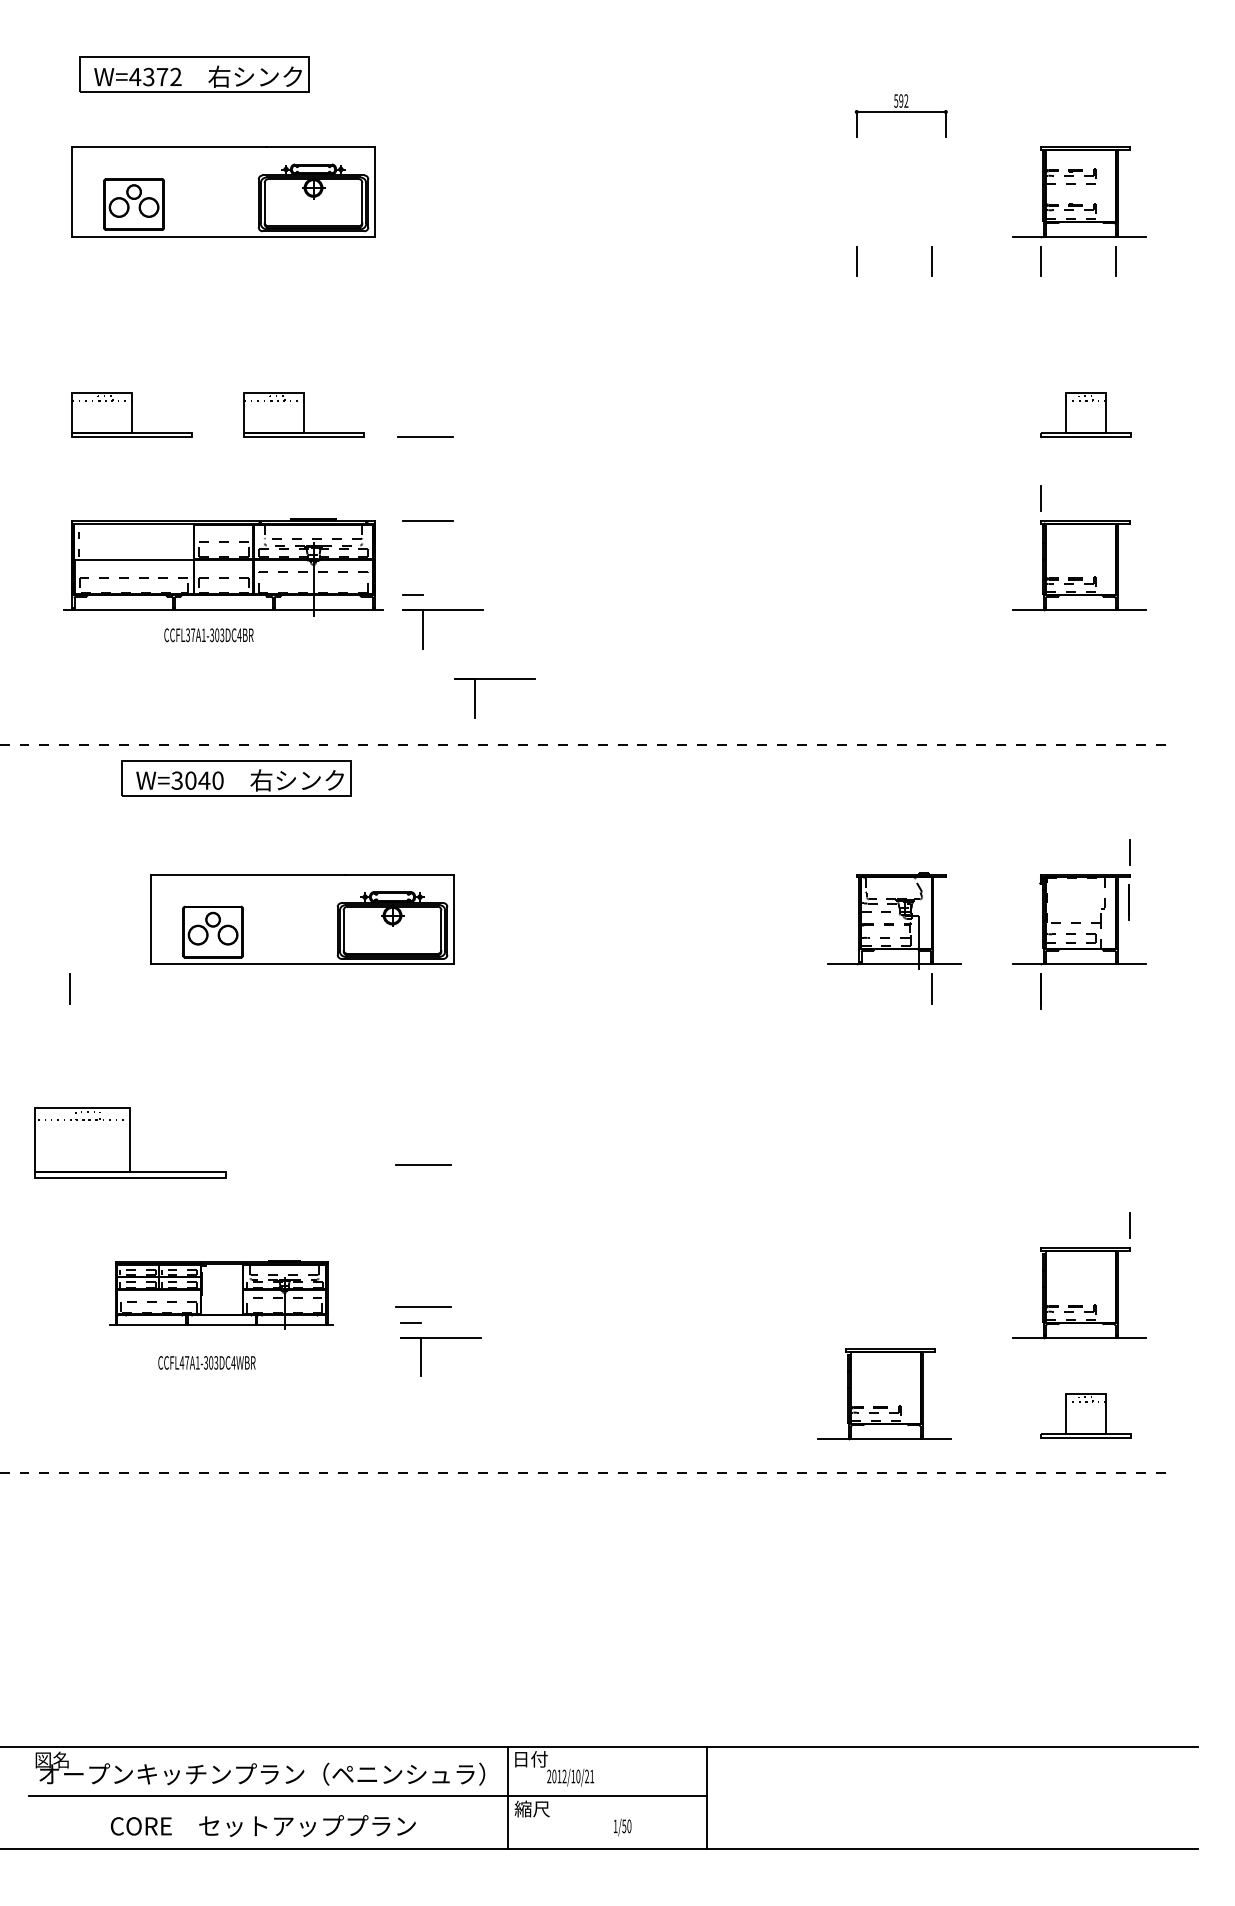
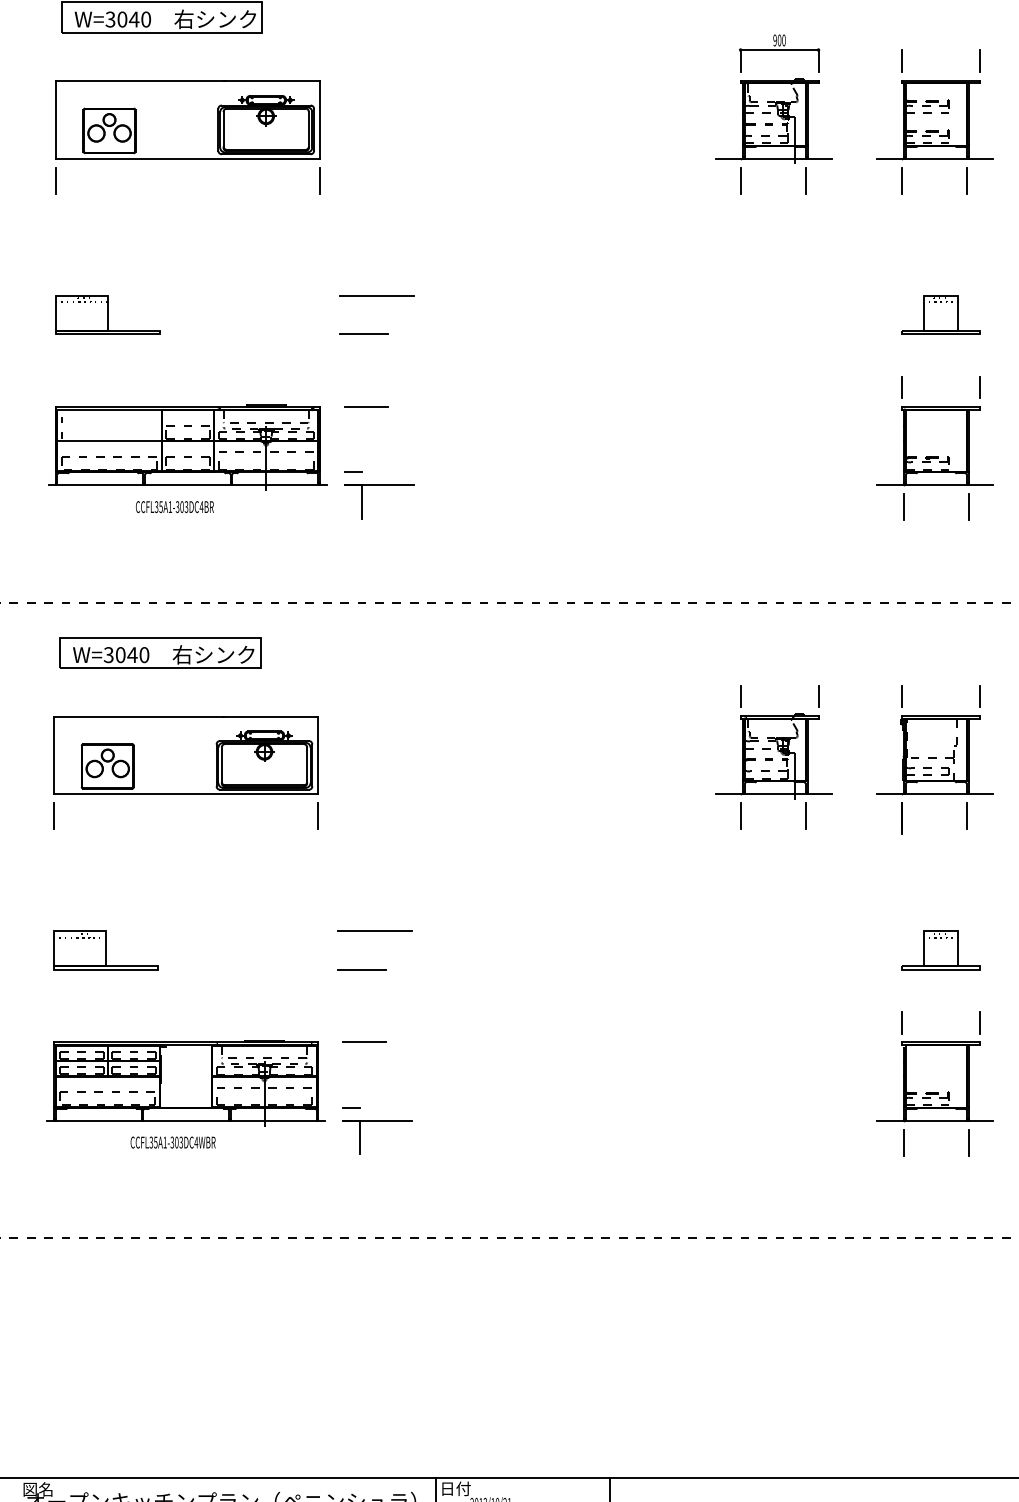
text: (155, 76) -> (128, 19), W=4372 -> W=3040
text: (901, 100) -> (779, 40), 592 -> 900
line: (1041, 124) -> (902, 60), added
line: (1130, 124) -> (979, 60), added
part: (894, 193) -> (773, 121), added
line: (72, 261) -> (55, 180), added
line: (375, 261) -> (320, 180), added
line: (440, 393) -> (377, 295), added
part: (303, 414) -> (257, 314), removed
line: (1130, 497) -> (979, 386), added
line: (1043, 634) -> (903, 506), added
text: (193, 635) -> (161, 507), CCFL37A1-303DC4BR -> CCFL35A1-303DC4BR
line: (1118, 635) -> (969, 507), added
part: (494, 679) -> (424, 545), removed
part: (236, 778) -> (160, 653), moved
line: (856, 851) -> (740, 695), added
line: (945, 851) -> (818, 695), added
line: (1040, 852) -> (901, 696), added
line: (1128, 902) -> (978, 740), removed
part: (302, 919) -> (185, 755), moved
line: (373, 989) -> (318, 816), added
line: (856, 989) -> (740, 816), added
line: (1115, 989) -> (966, 816), added
line: (438, 1121) -> (375, 931), added
part: (129, 1142) -> (105, 950), size x0.62
line: (1041, 1225) -> (902, 1022), added
line: (426, 1248) -> (364, 1042), added
part: (221, 1294) -> (185, 1082), size x1.43
line: (423, 1306) -> (362, 1093), removed
text: (184, 1362) -> (153, 1142), CCFL47A1-303DC4WBR -> CCFL35A1-303DC4WBR
line: (1043, 1362) -> (903, 1142), added
line: (1118, 1362) -> (969, 1142), added
part: (884, 1394) -> (764, 1170), removed
part: (1085, 1415) -> (940, 950), moved

